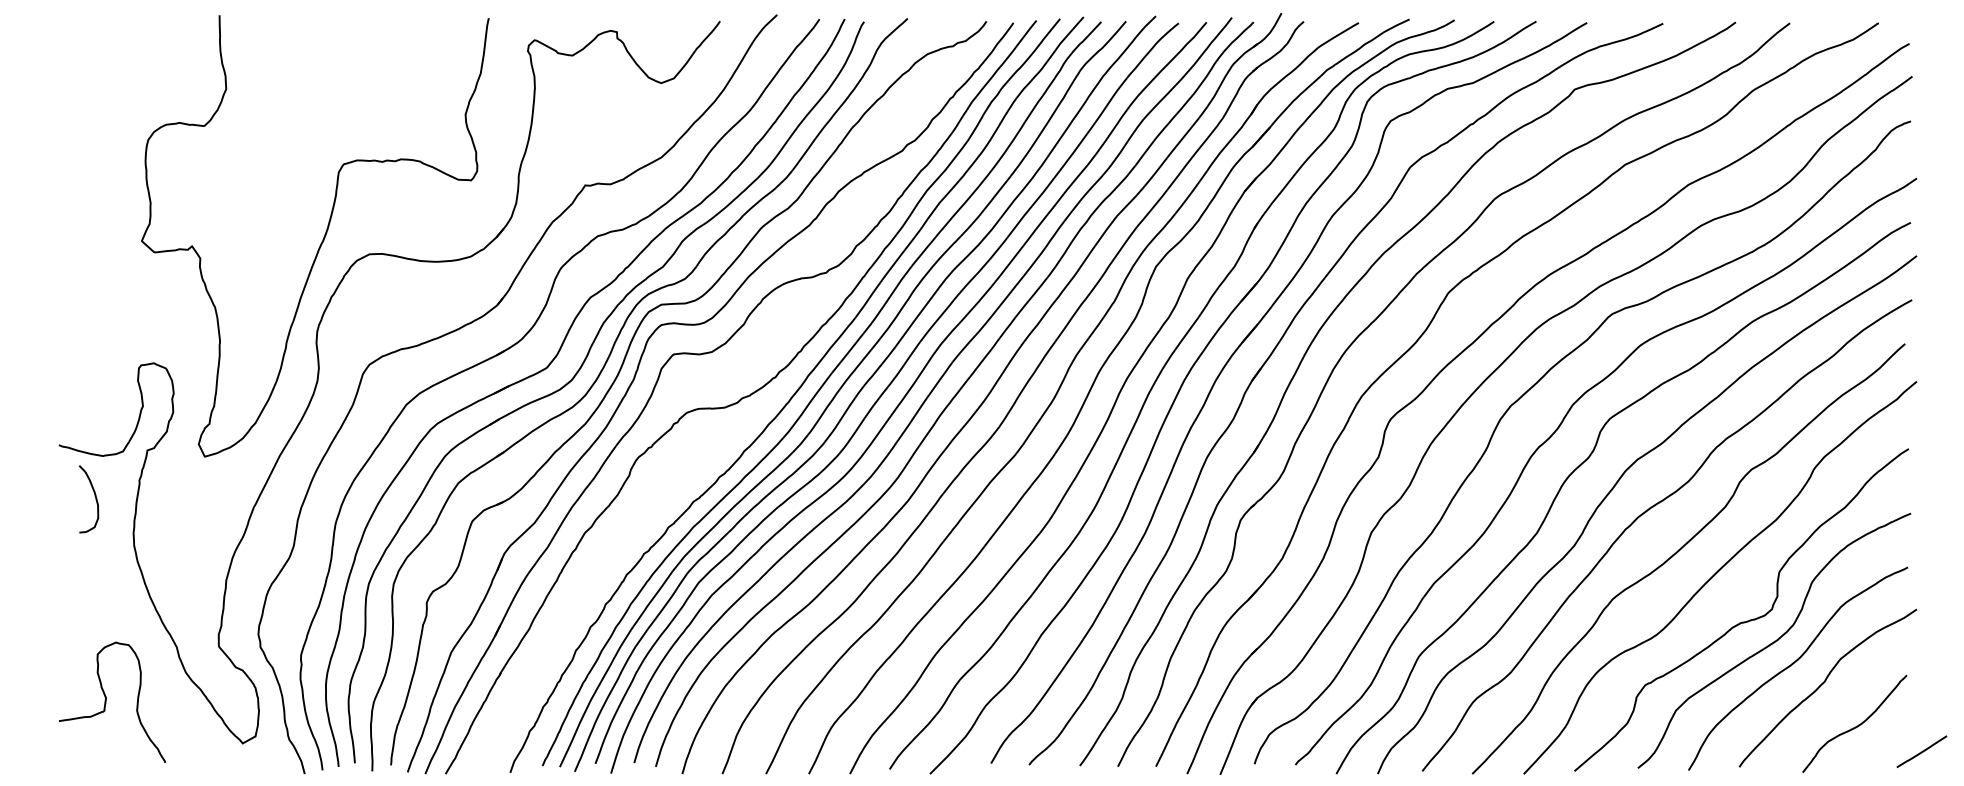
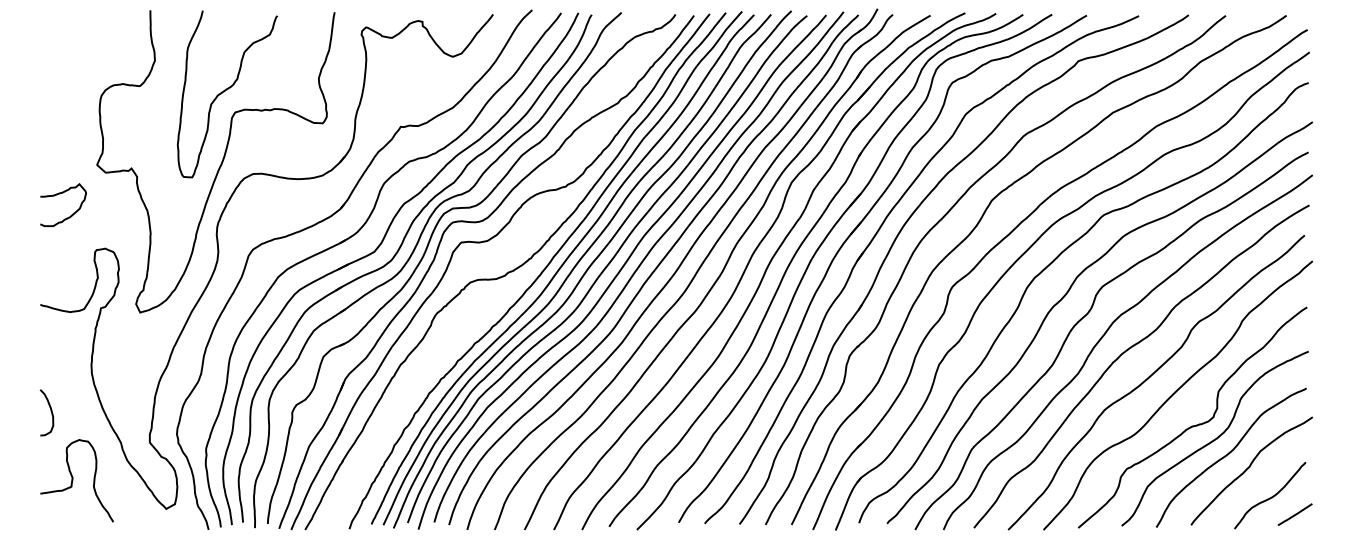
curve: (329, 133) -> (225, 91), added
curve: (88, 284) -> (60, 194), added
curve: (94, 497) -> (50, 411), moved
line: (1920, 751) -> (1294, 514), moved

